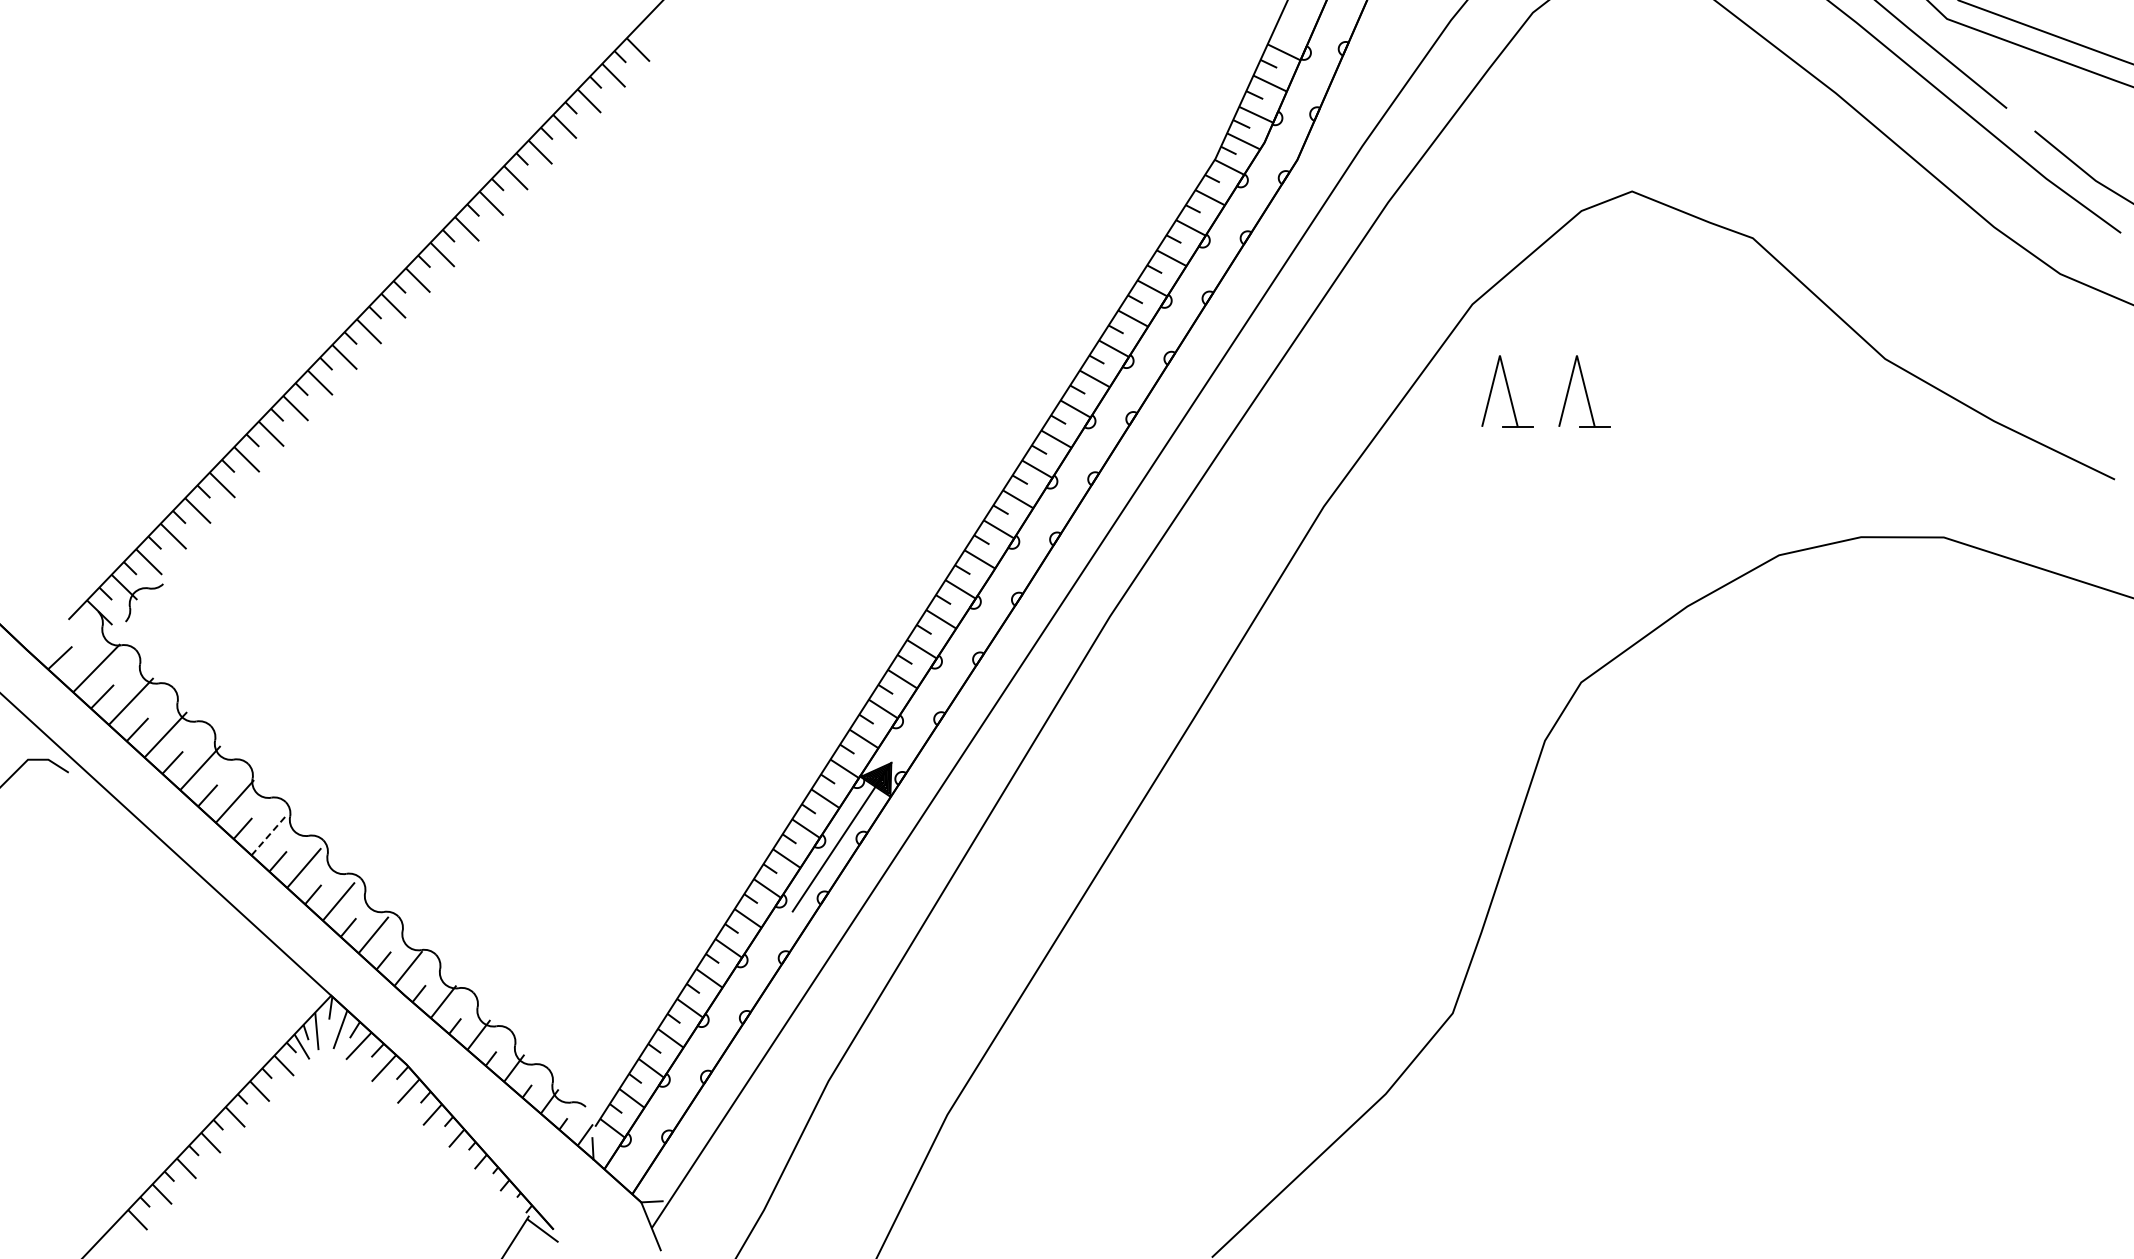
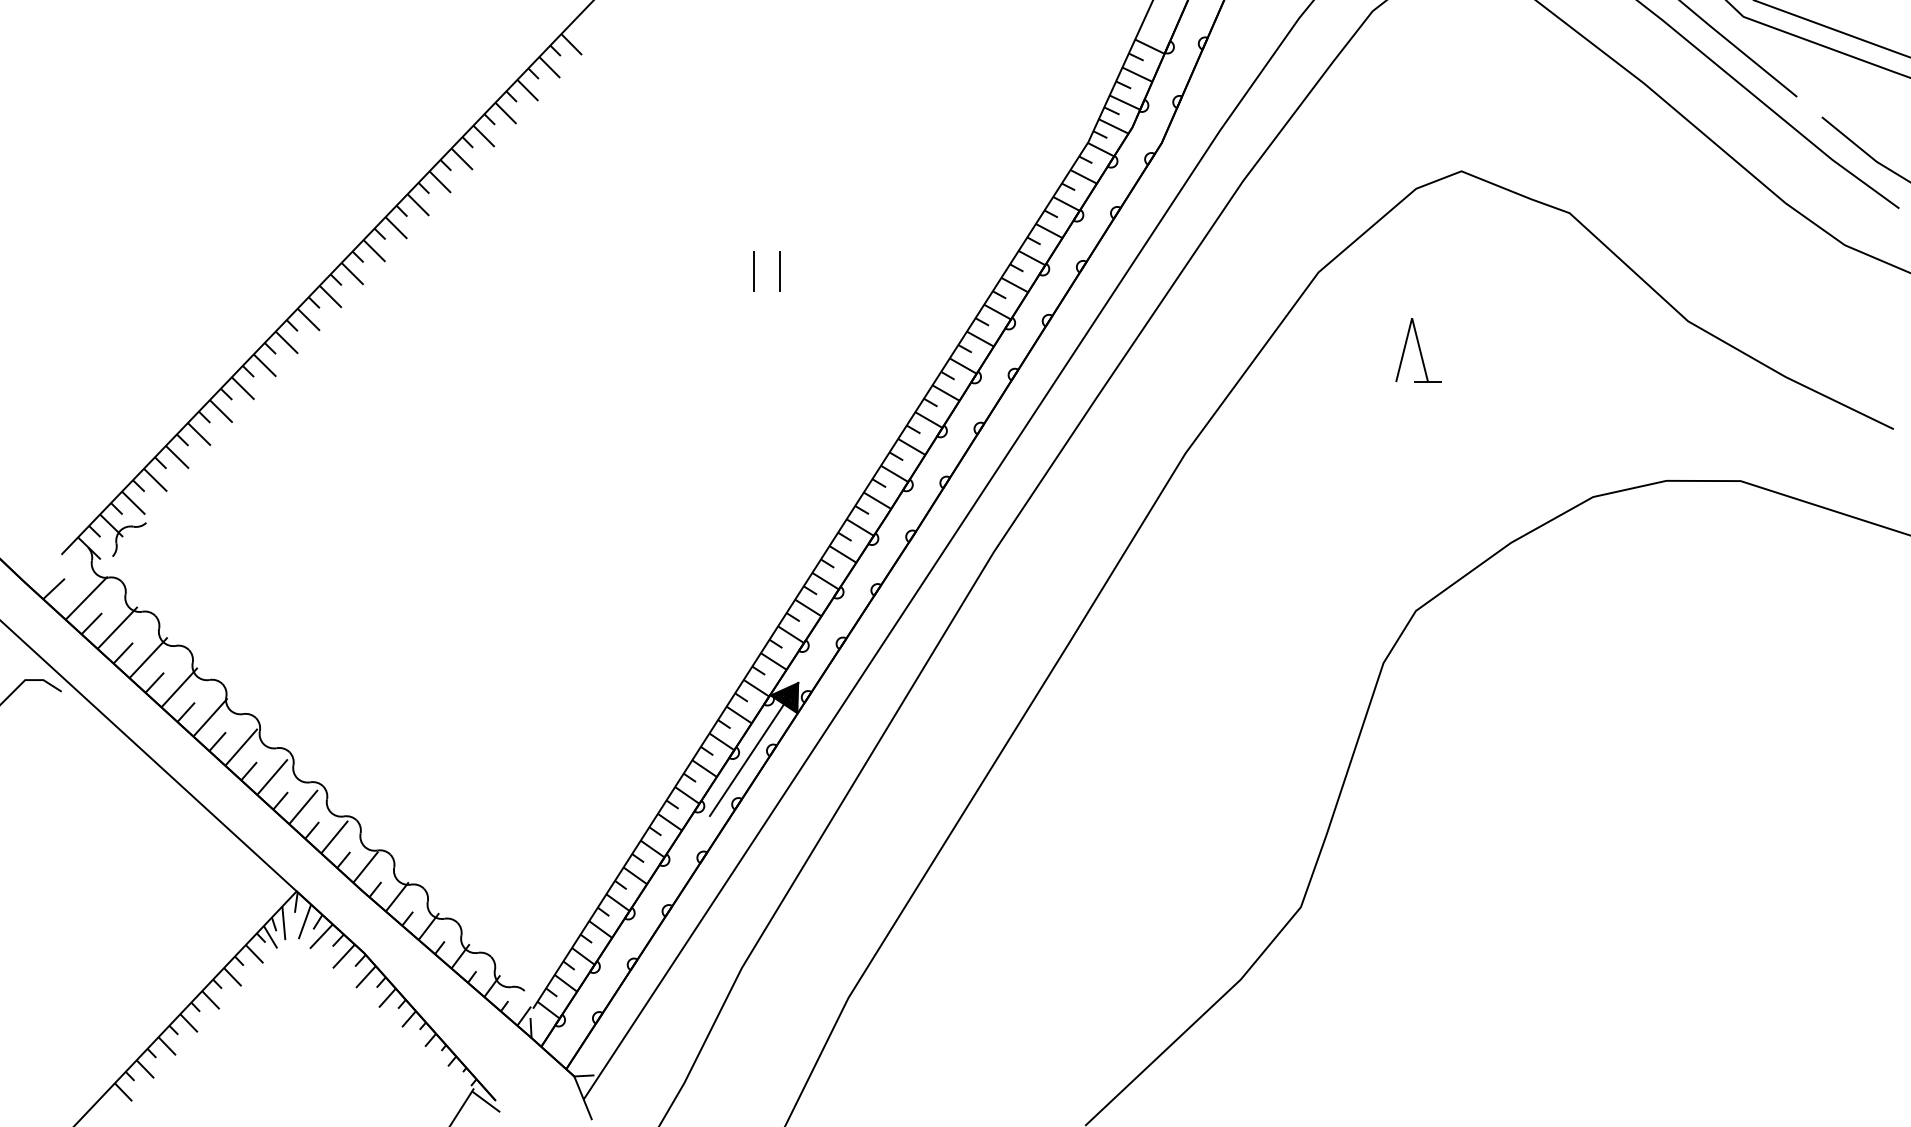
line: (842, 303) -> (754, 271), added
line: (870, 303) -> (779, 271), added
part: (1507, 391) -> (1349, 350), removed
line: (269, 834) -> (241, 747), dashed -> solid

